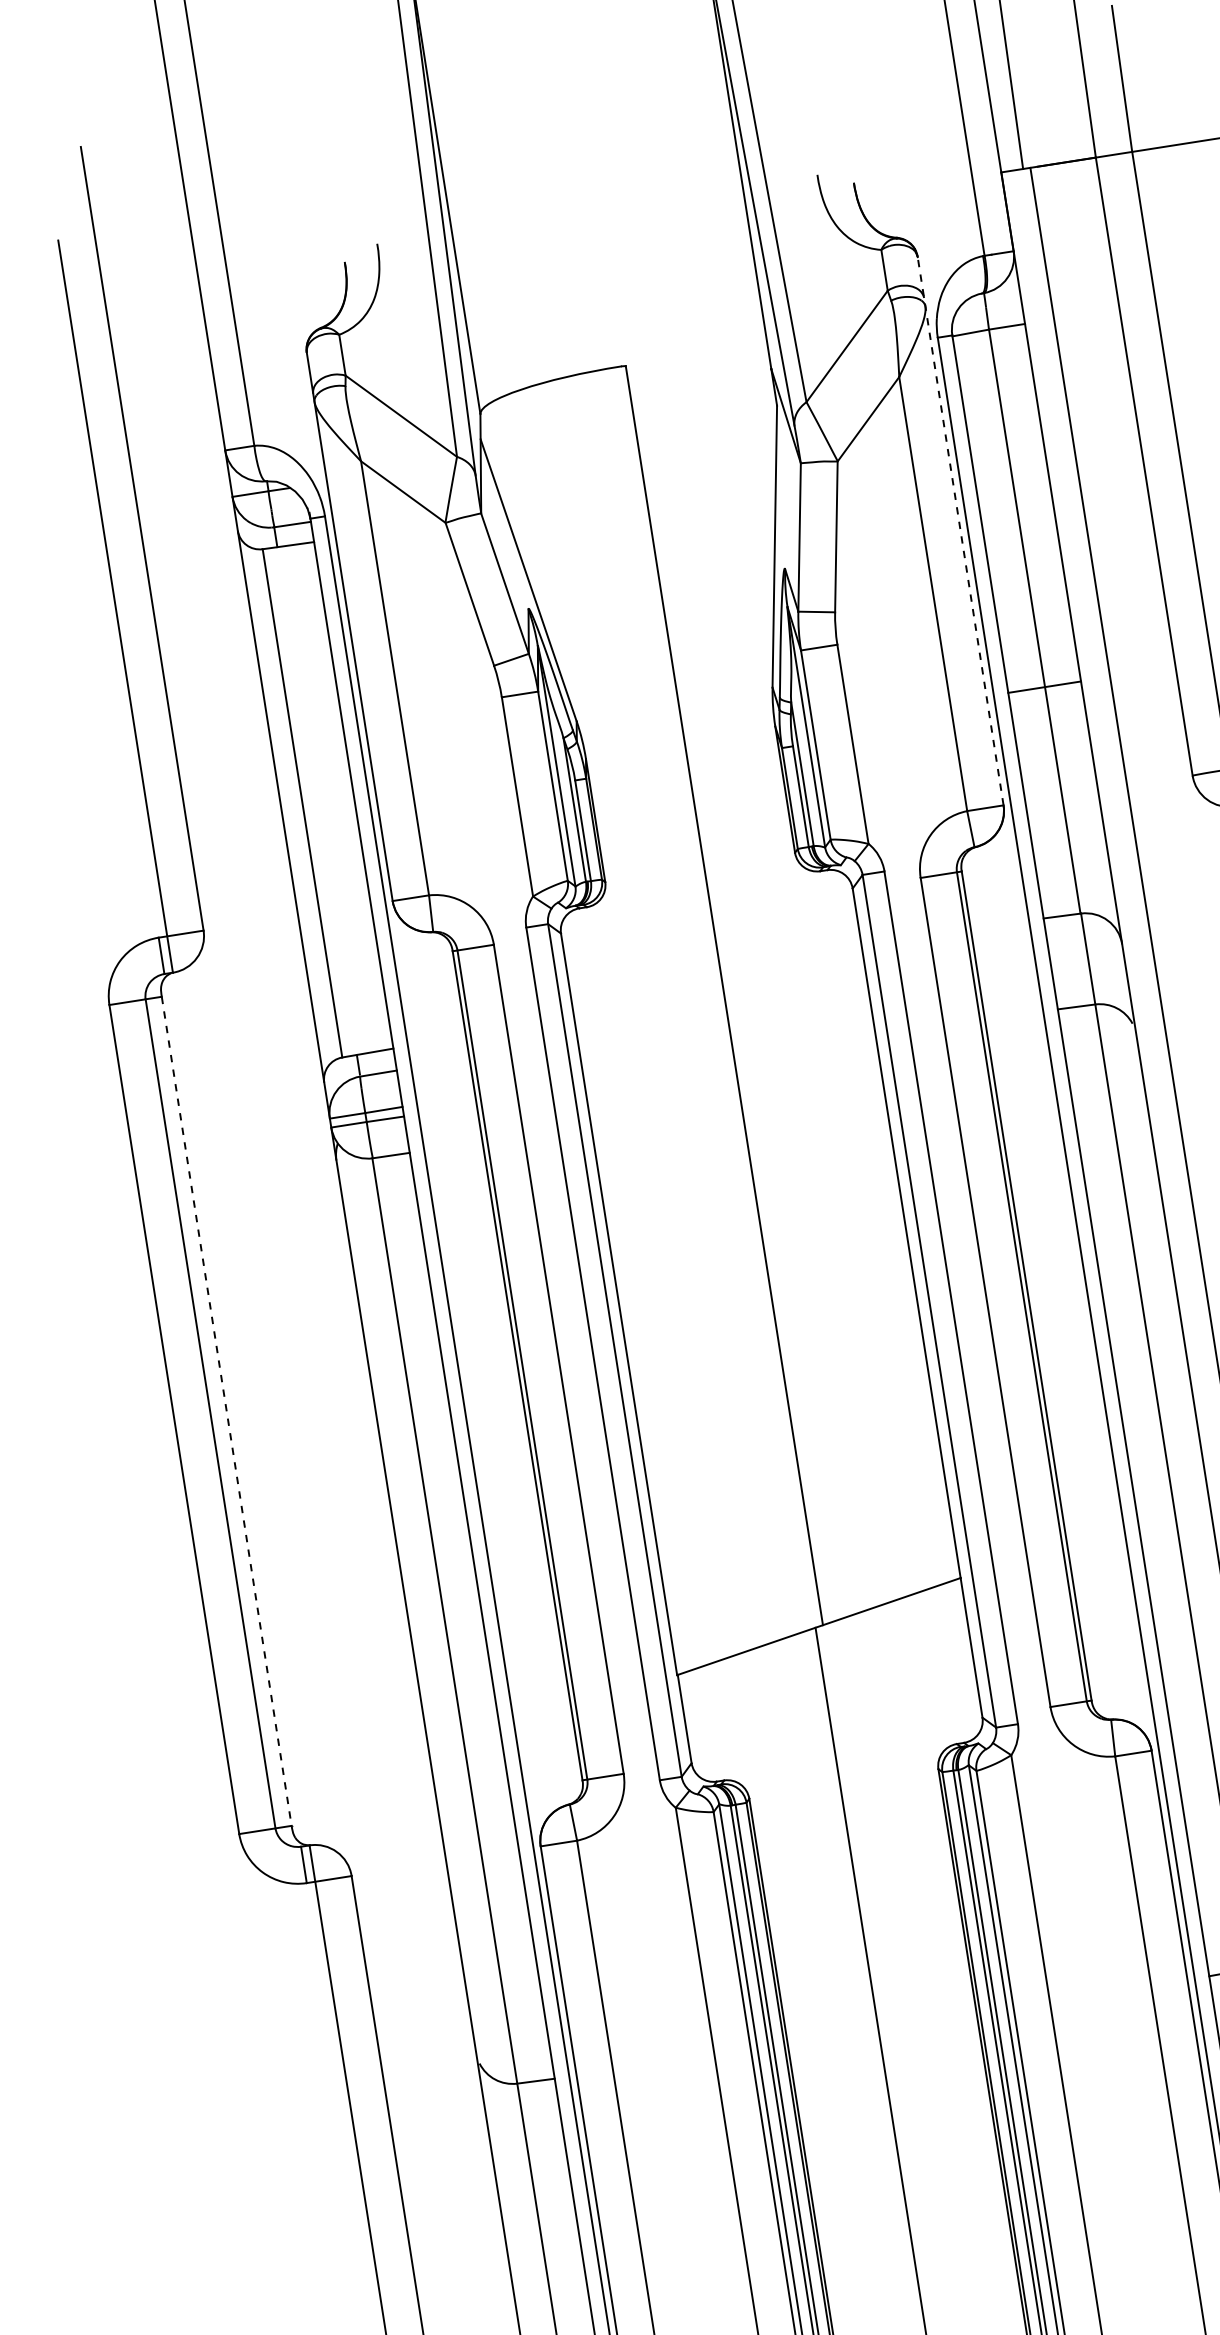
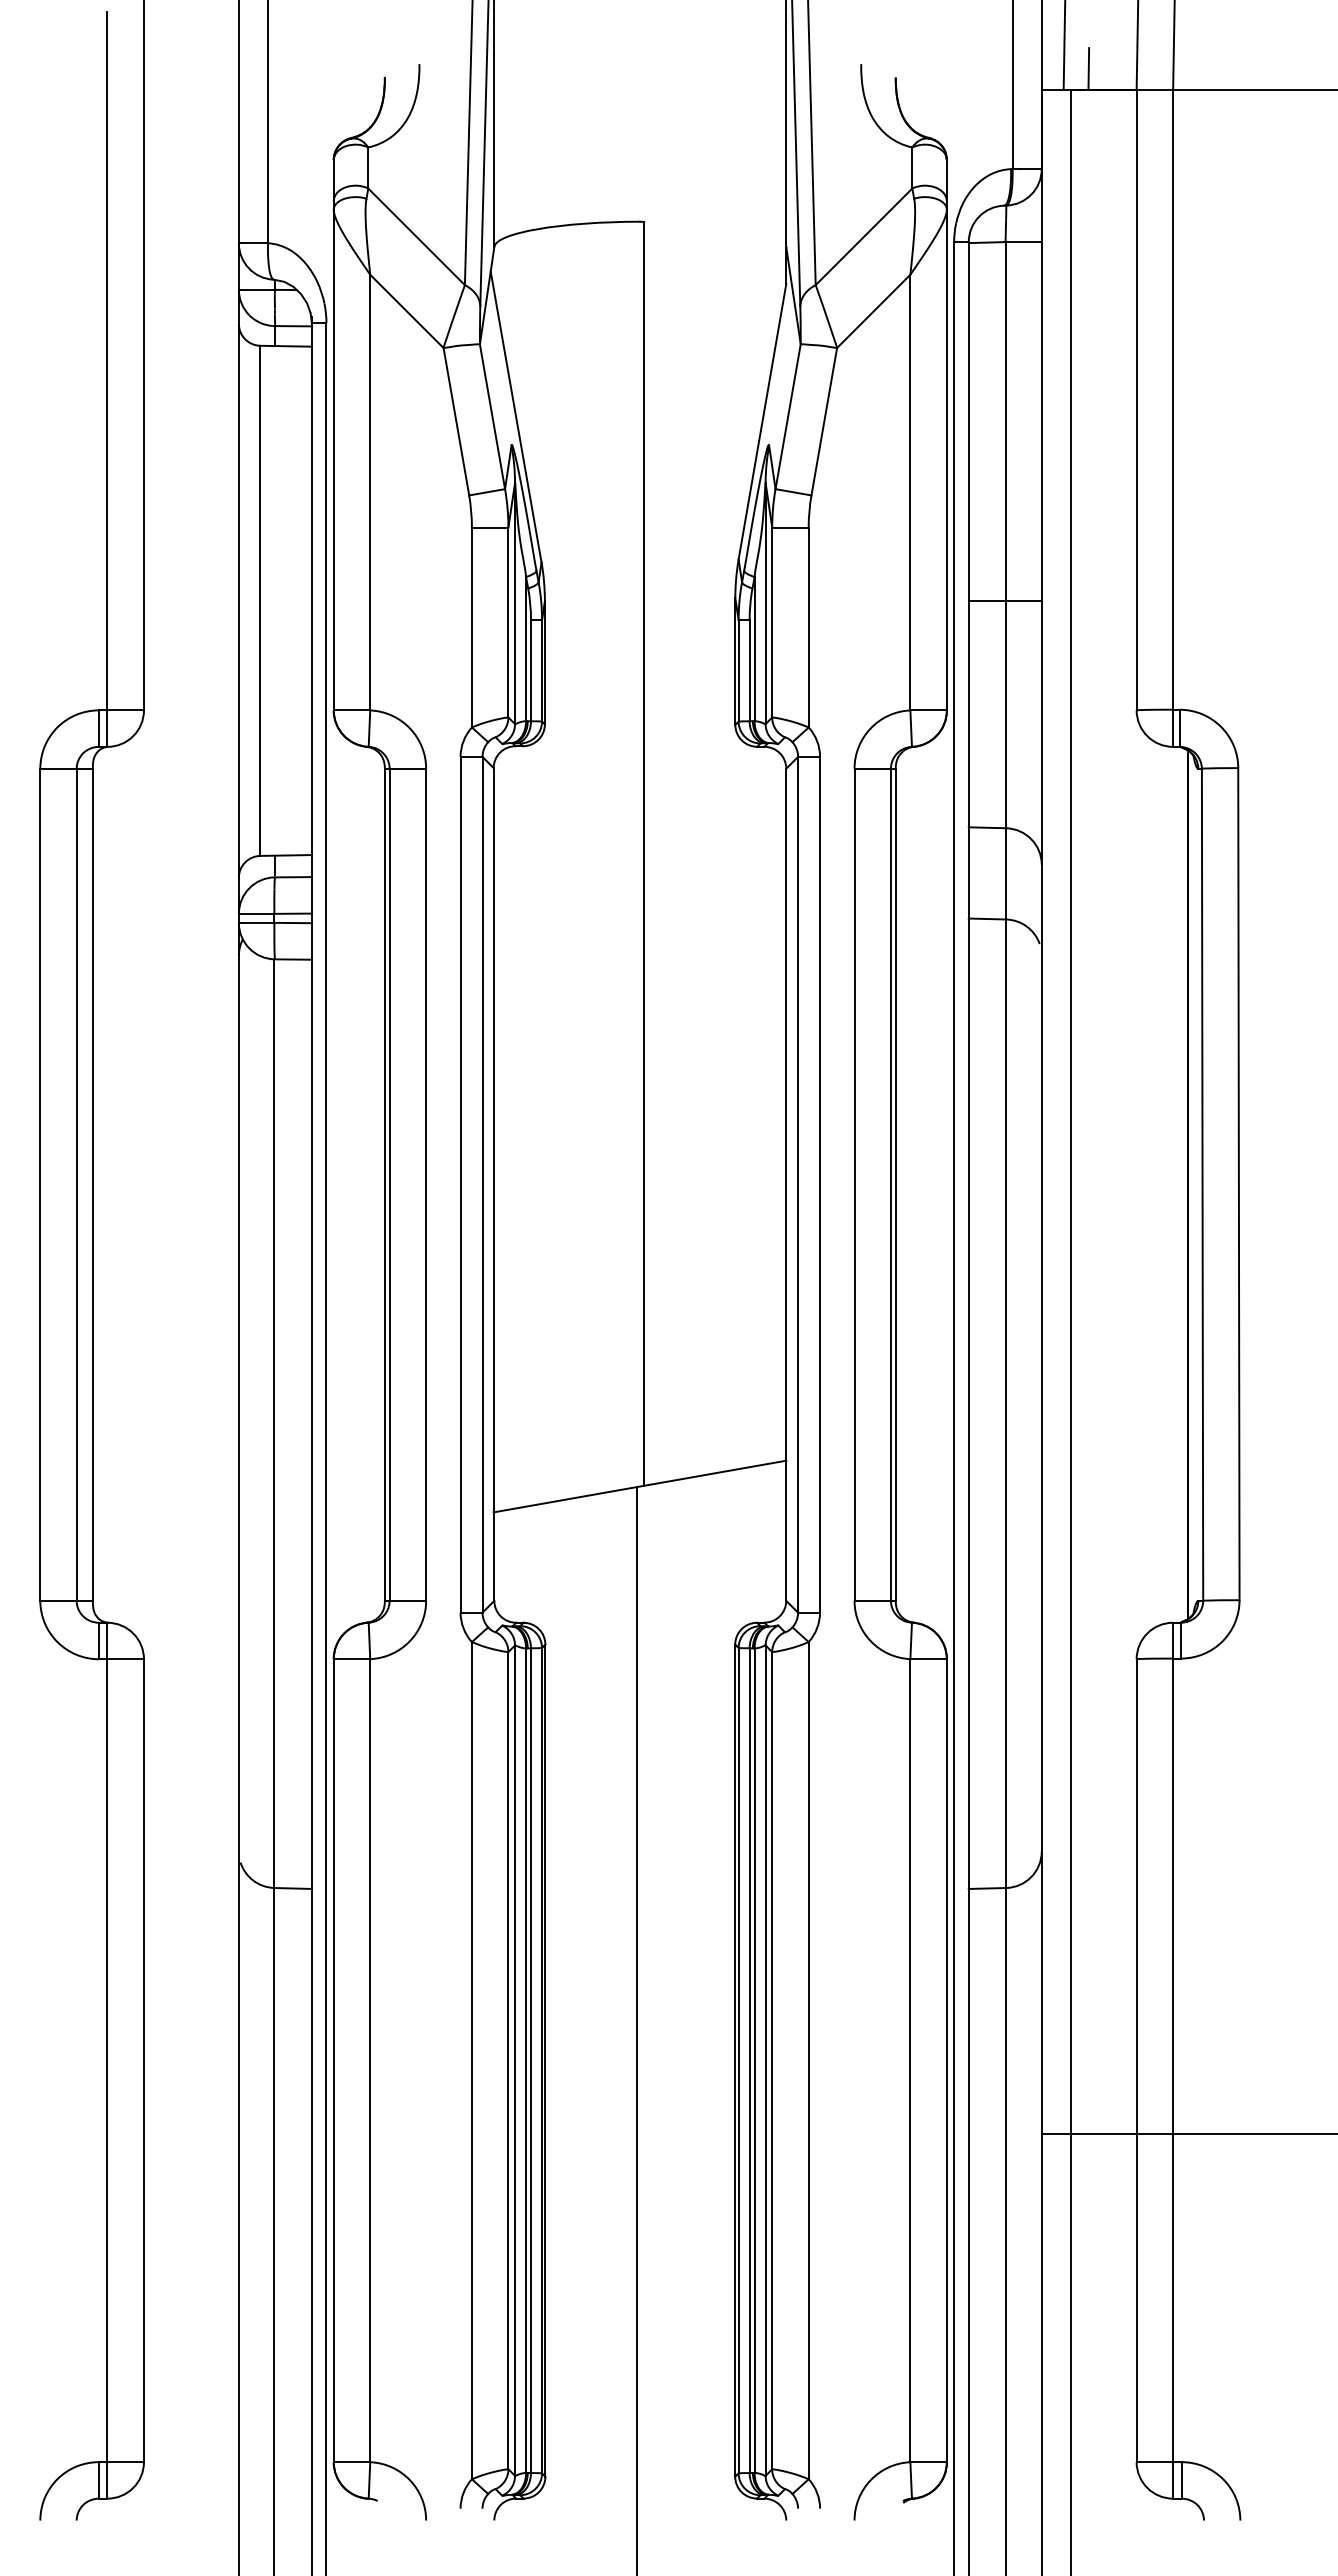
line: (1044, 143) -> (1088, 68), added
line: (960, 530) -> (946, 434), dashed -> solid
line: (226, 1412) -> (92, 1185), dashed -> solid

